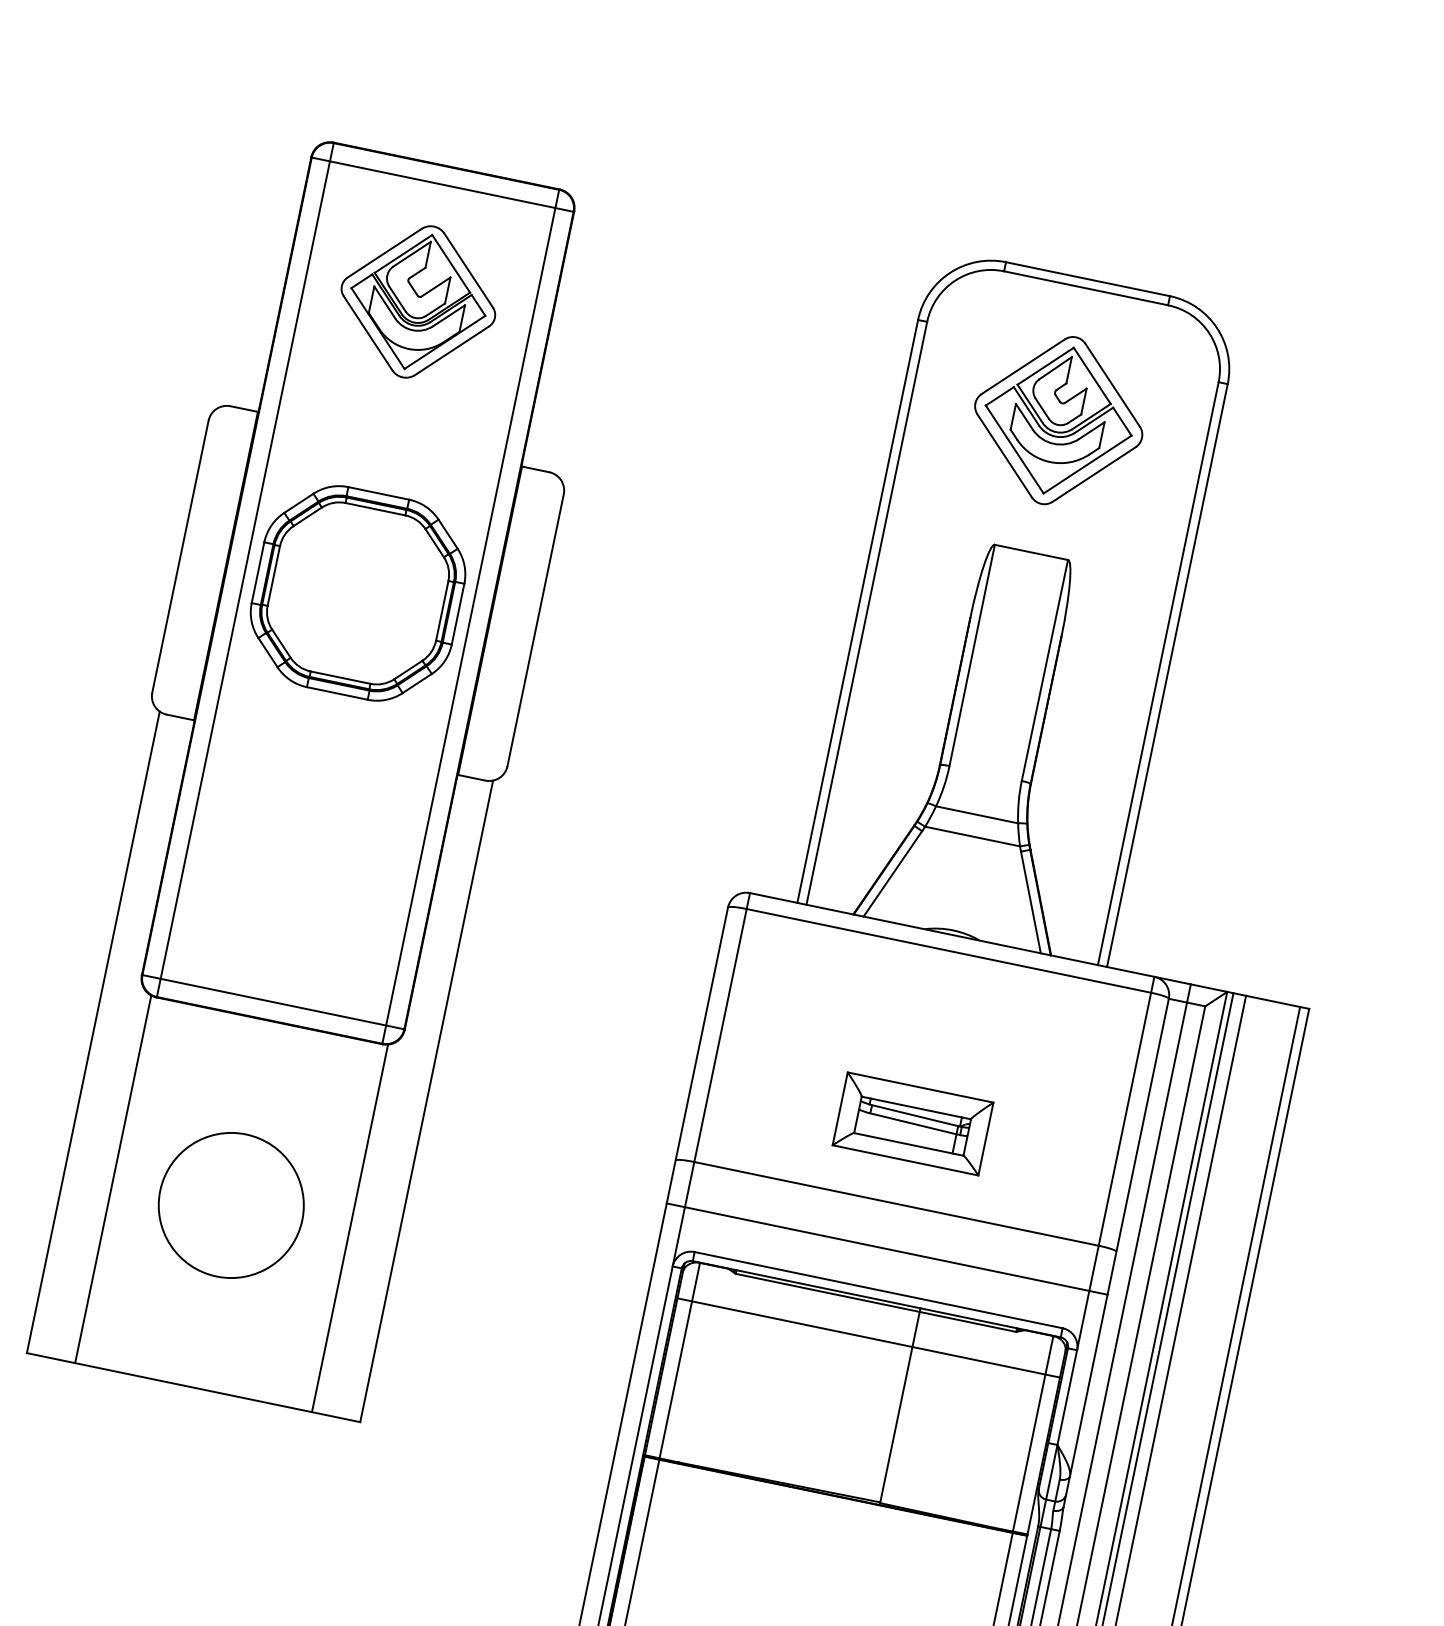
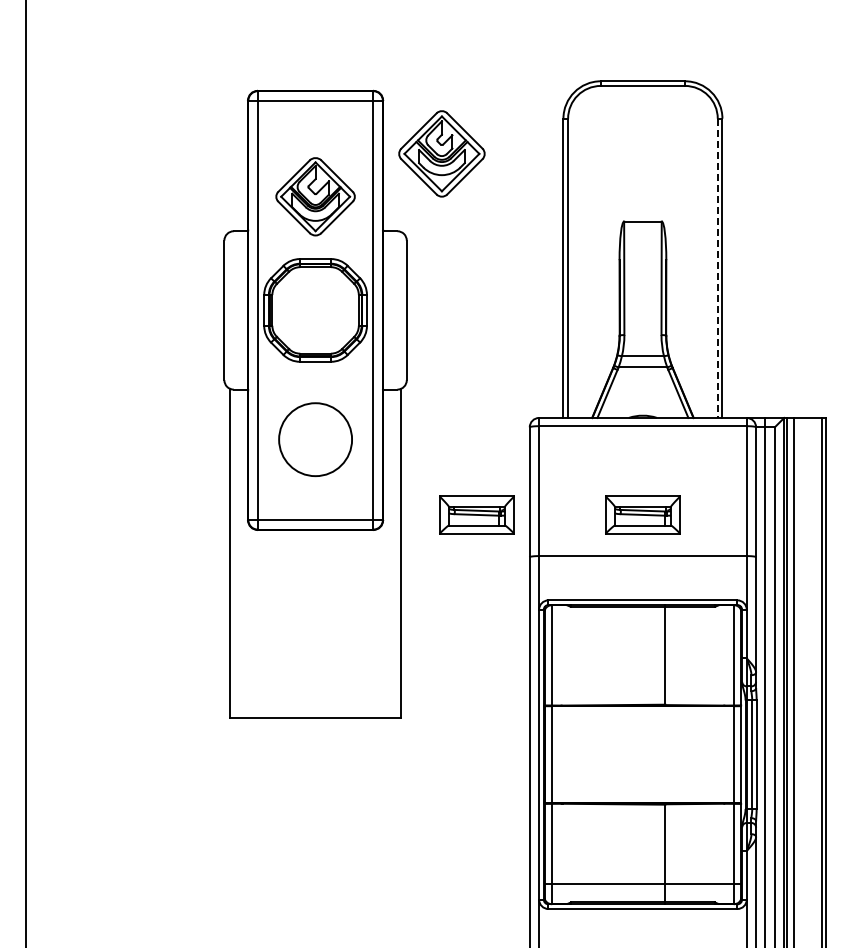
part: (418, 301) -> (315, 196), moved
part: (1058, 419) -> (441, 153), moved
line: (1157, 673) -> (717, 268), solid -> dashed
part: (589, 1055) -> (476, 514), added
line: (112, 1178) -> (254, 623), removed
circle: (231, 1205) -> (315, 439), moved
line: (350, 1227) -> (376, 623), removed
line: (886, 1249) -> (642, 579), removed
line: (868, 1336) -> (642, 624), removed

